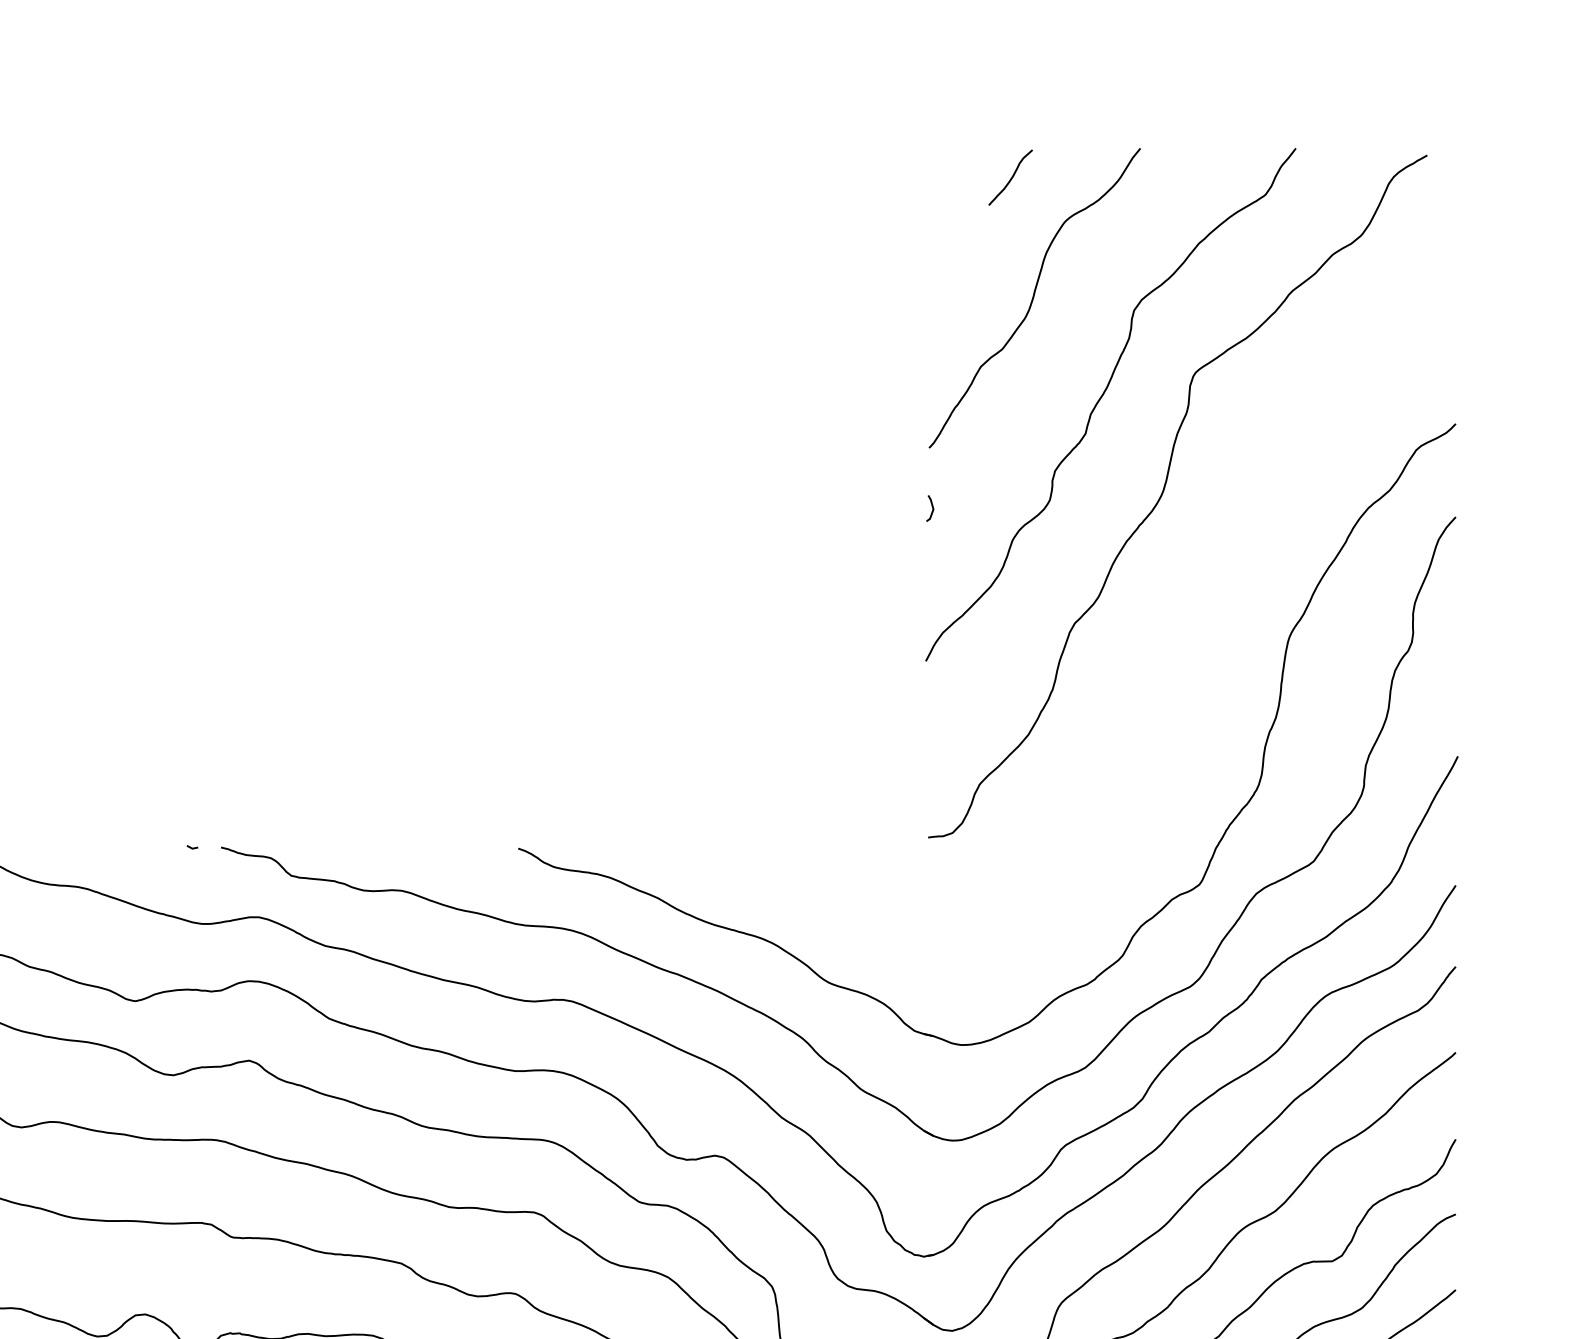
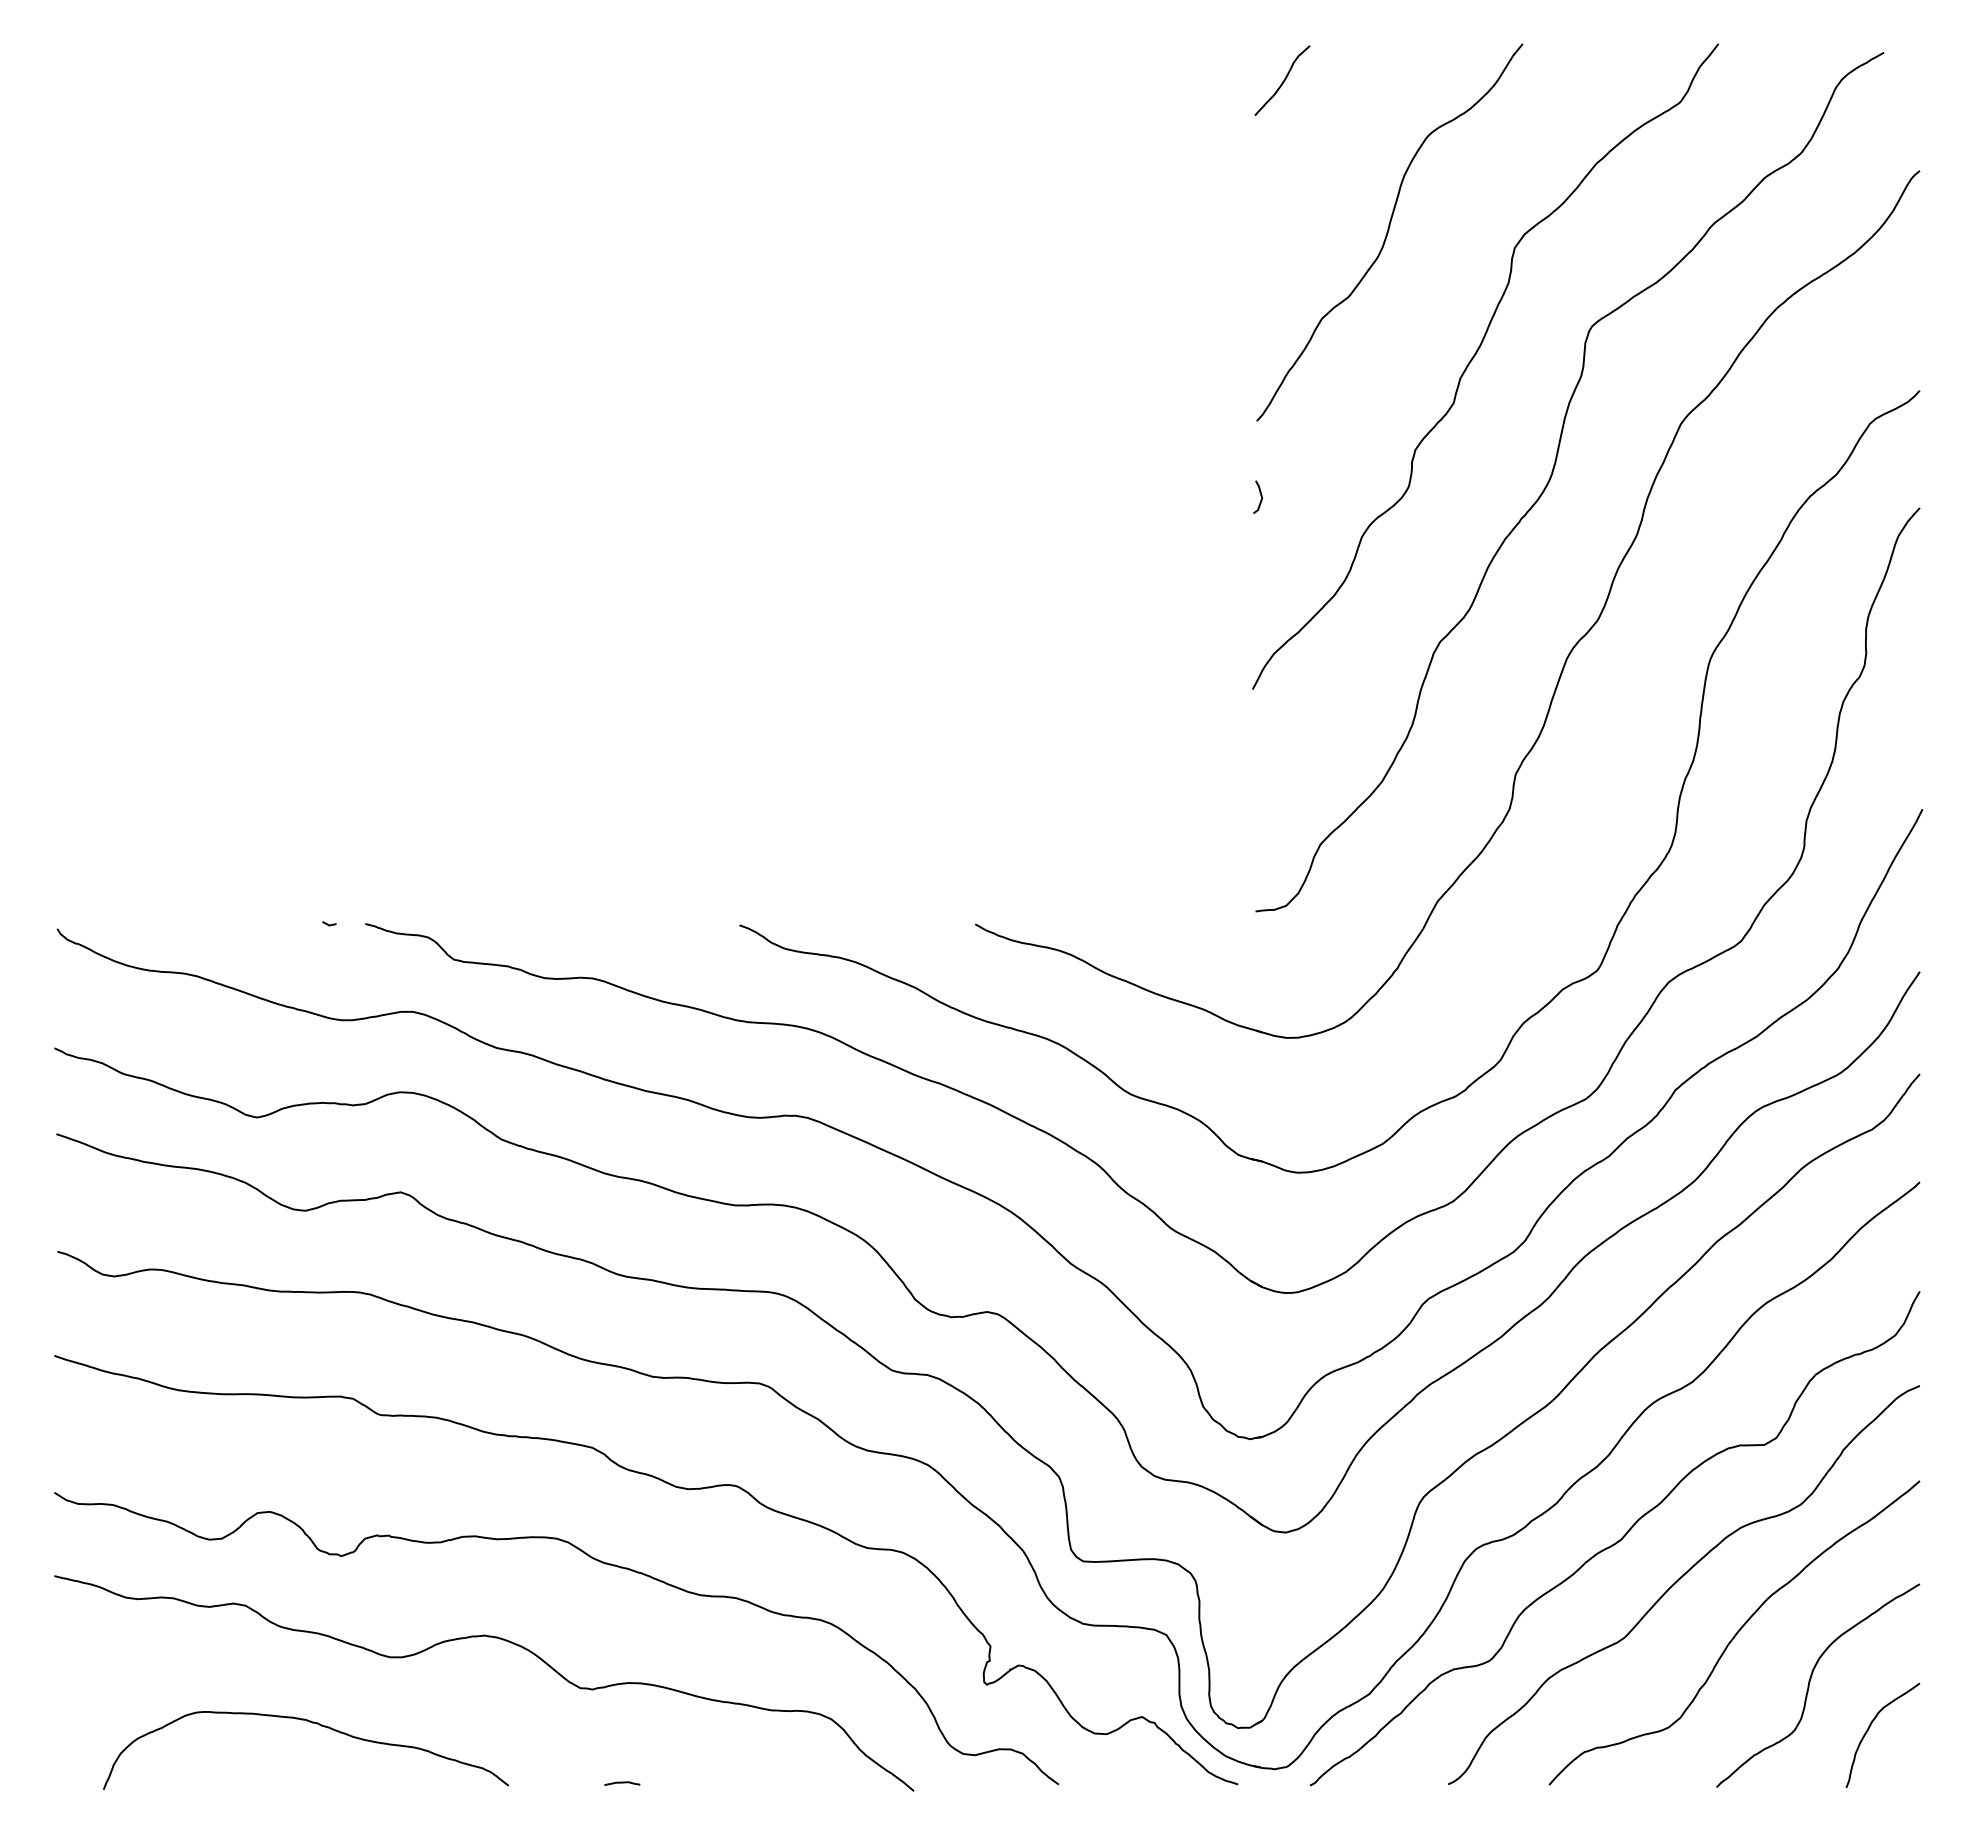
curve: (1011, 177) -> (1283, 80), moved
part: (1173, 638) -> (1564, 661), added

